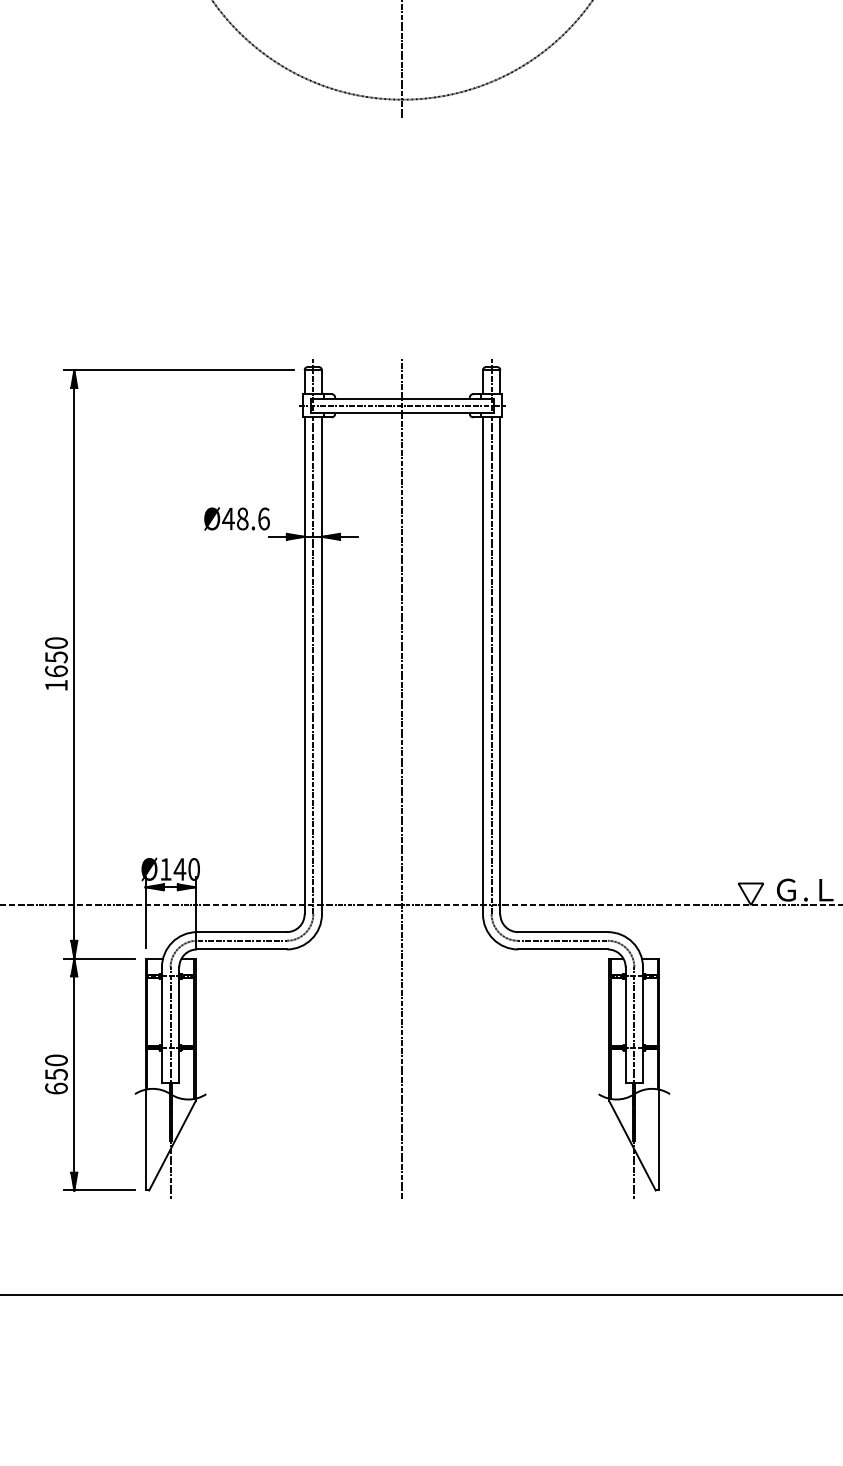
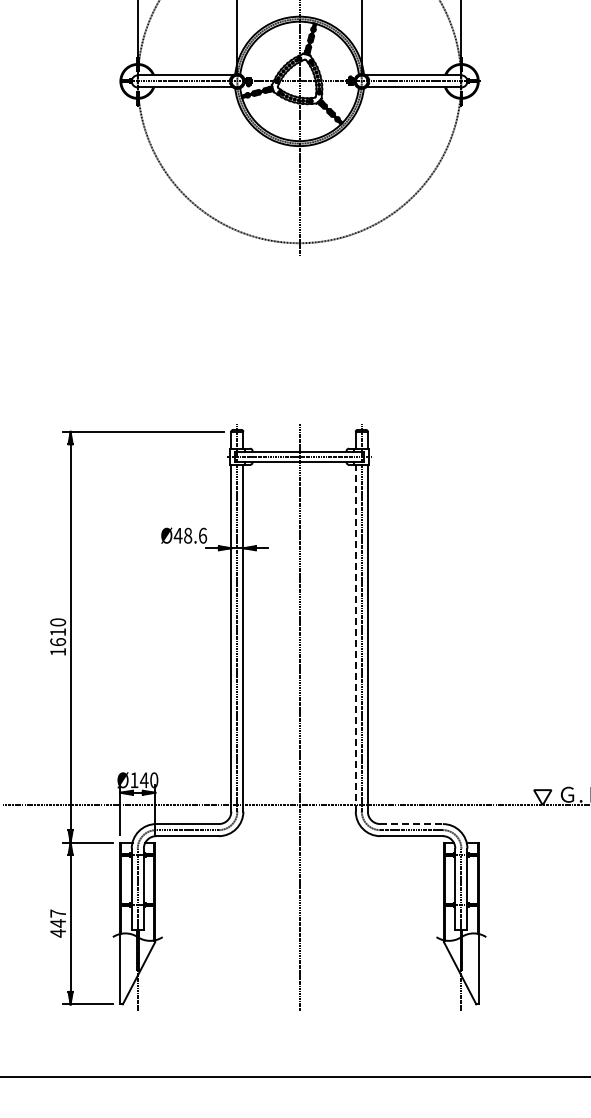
text: (56, 657) -> (58, 632), 1650 -> 1610
line: (482, 664) -> (355, 637), solid -> dashed
line: (564, 932) -> (412, 824), solid -> dashed
text: (56, 1074) -> (58, 923), 650 -> 447

